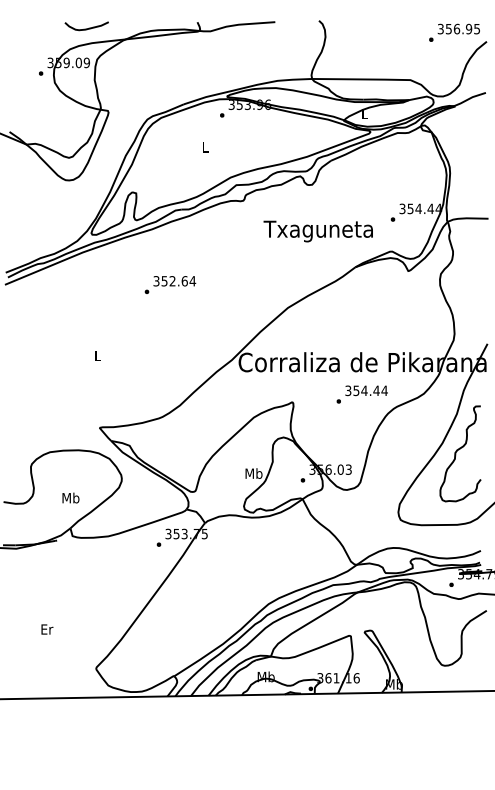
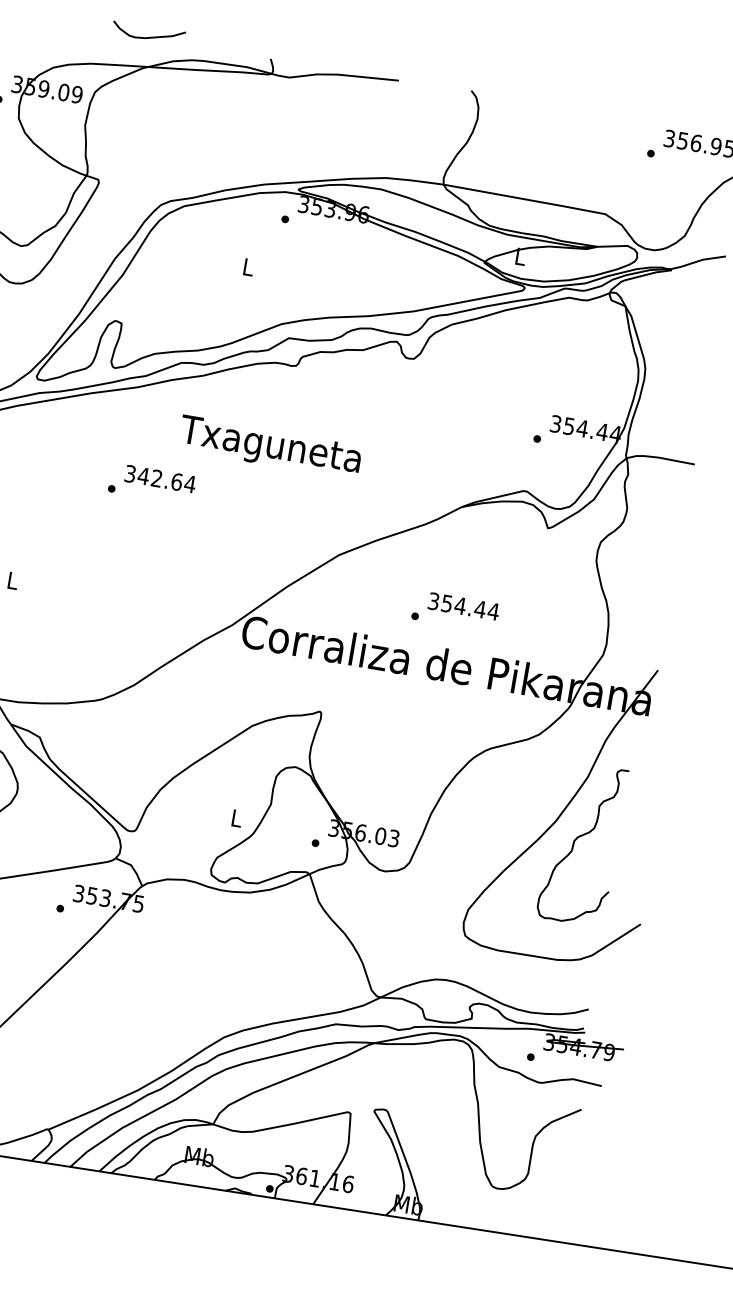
curve: (86, 28) -> (147, 36), moved
text: (317, 231) -> (268, 447), moved
text: (164, 281) -> (143, 476), 352.64 -> 342.64
text: (361, 394) -> (454, 611), moved
text: (253, 473) -> (235, 817), Mb -> L

